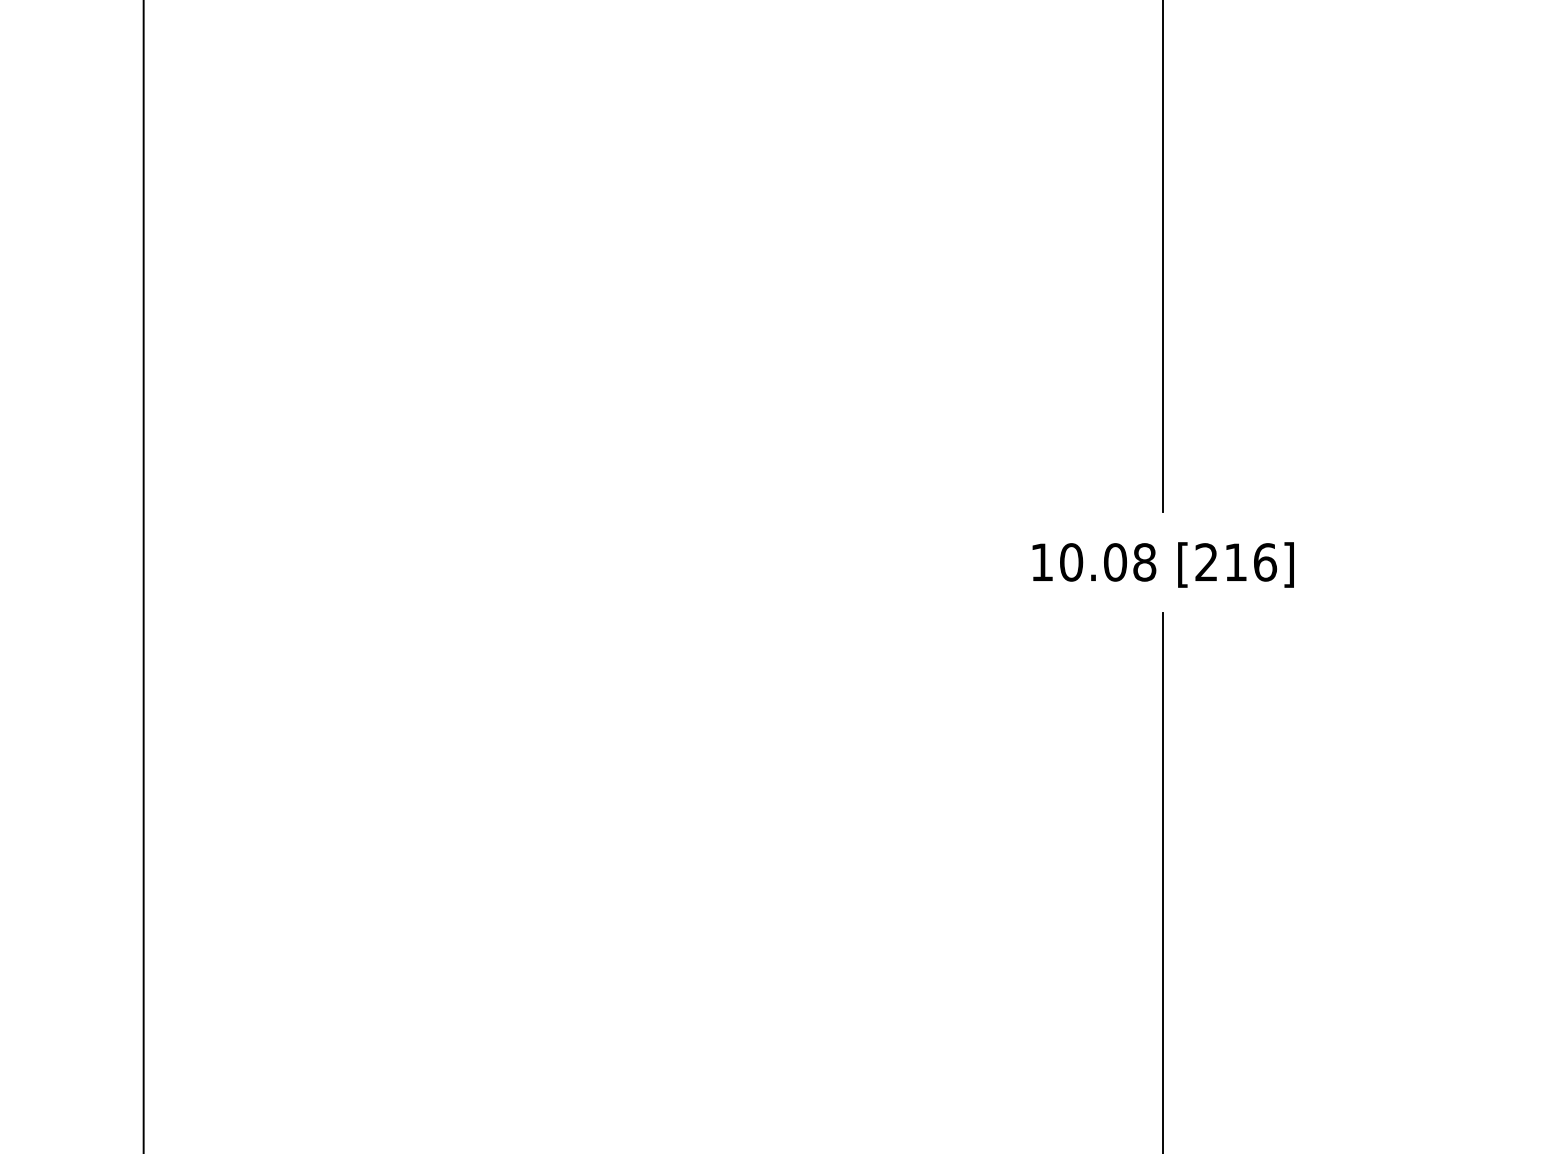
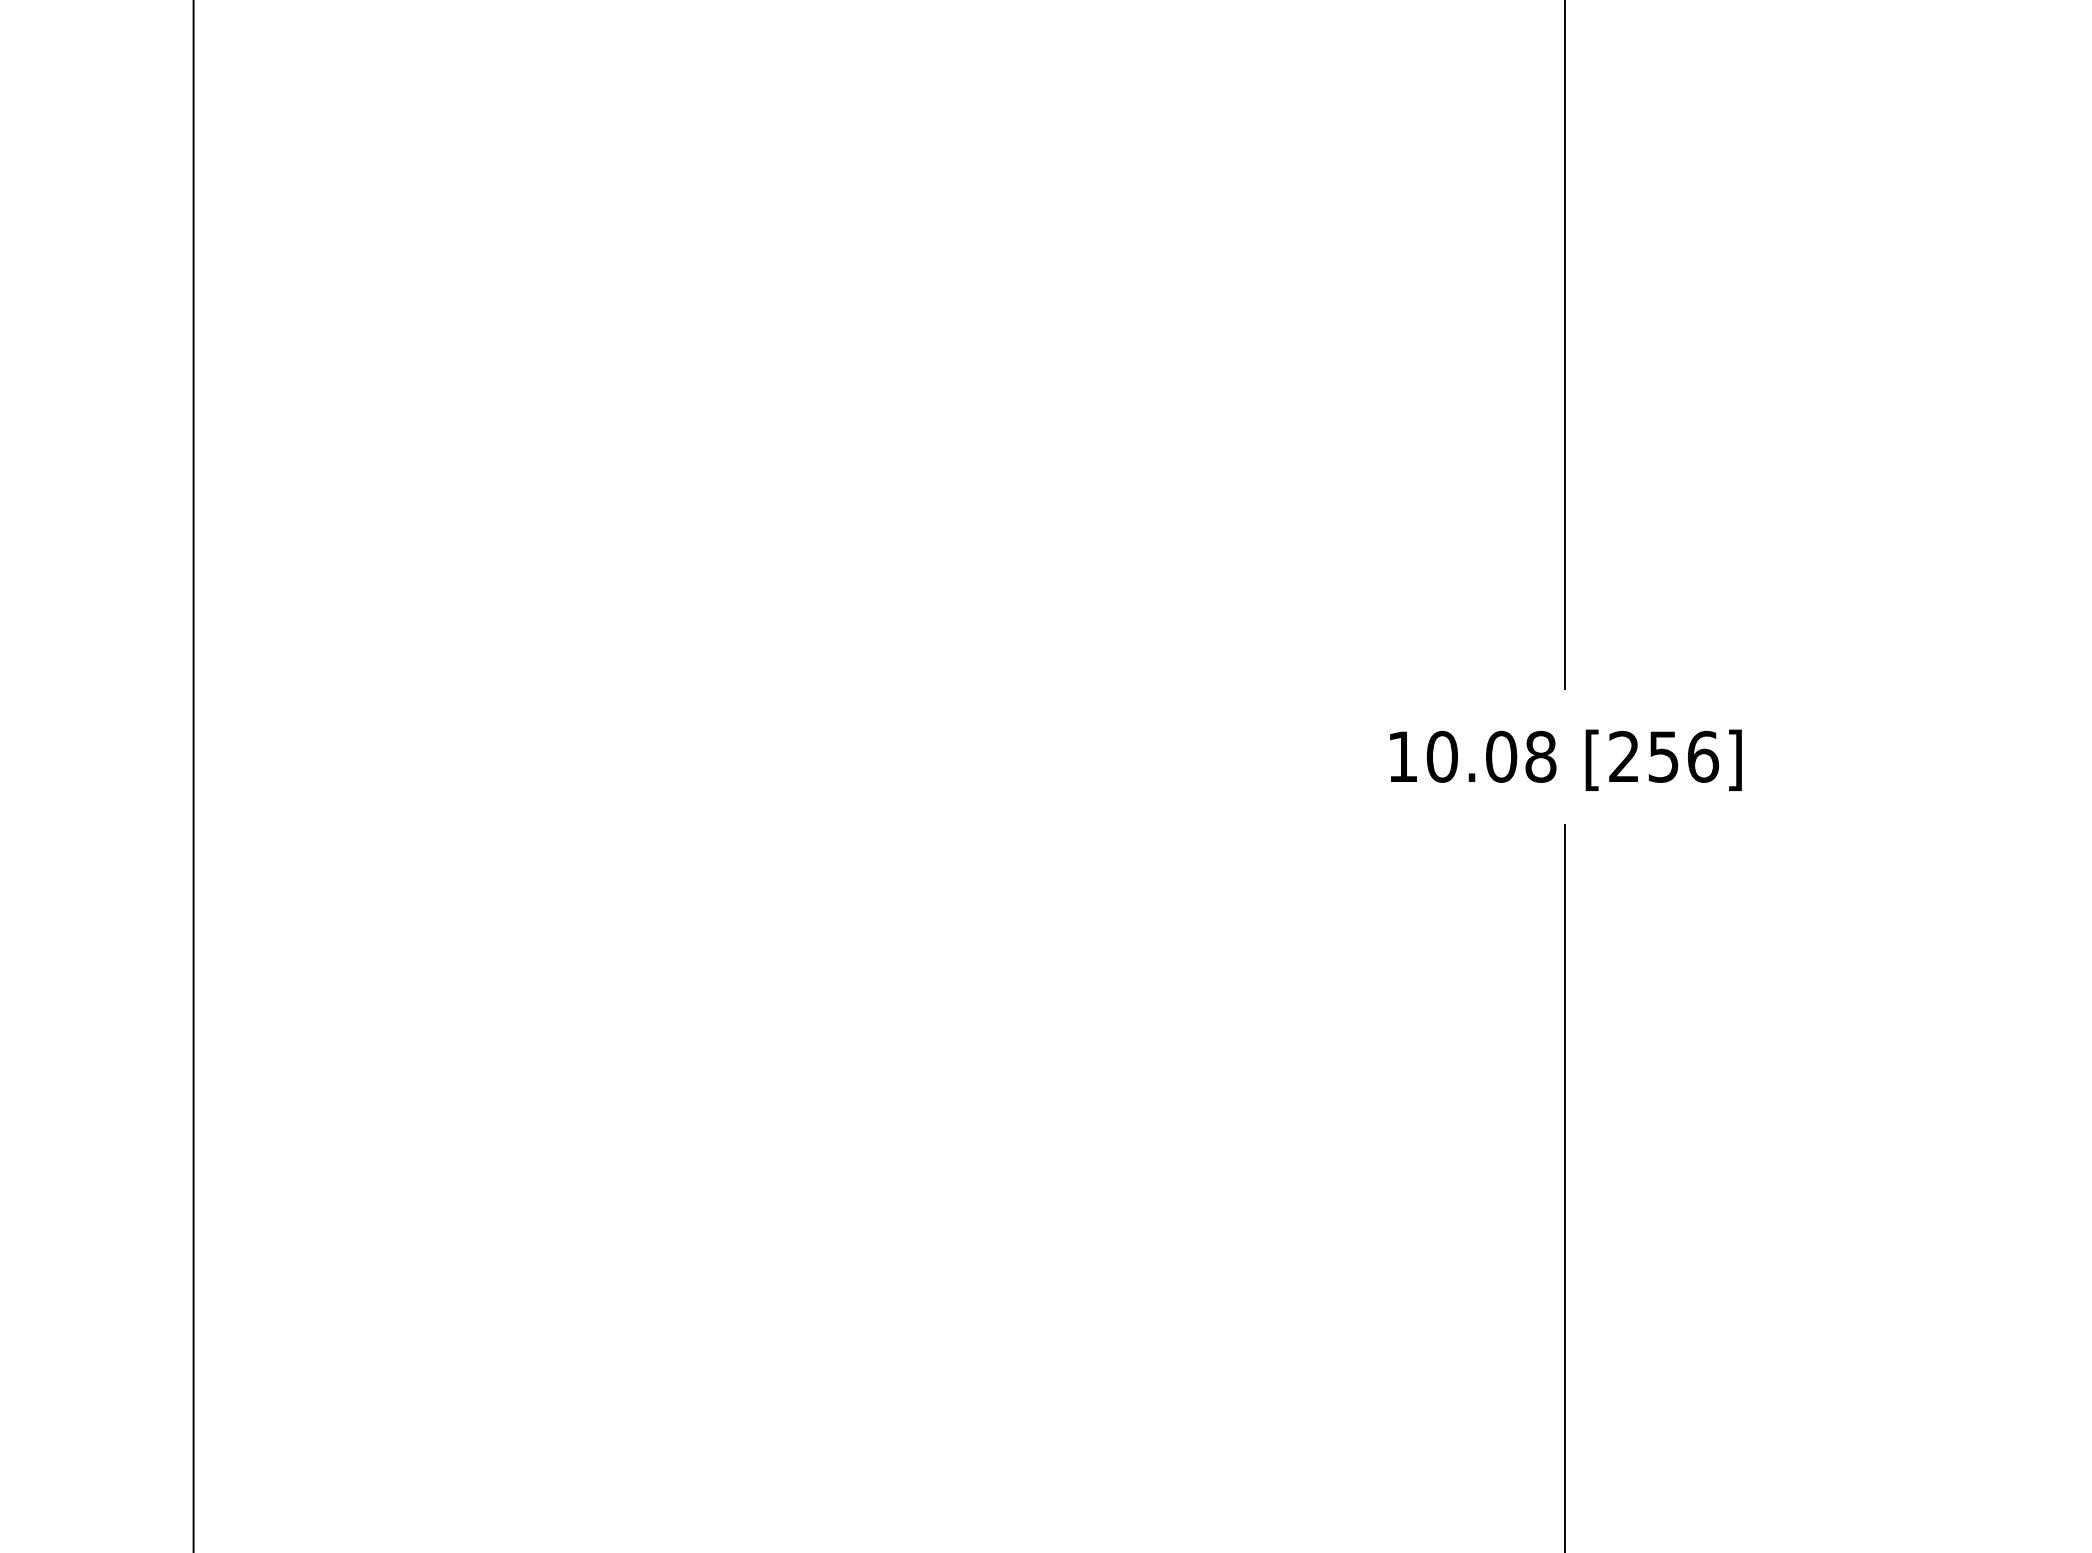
text: (1235, 562) -> (1663, 756), [216] -> [256]

